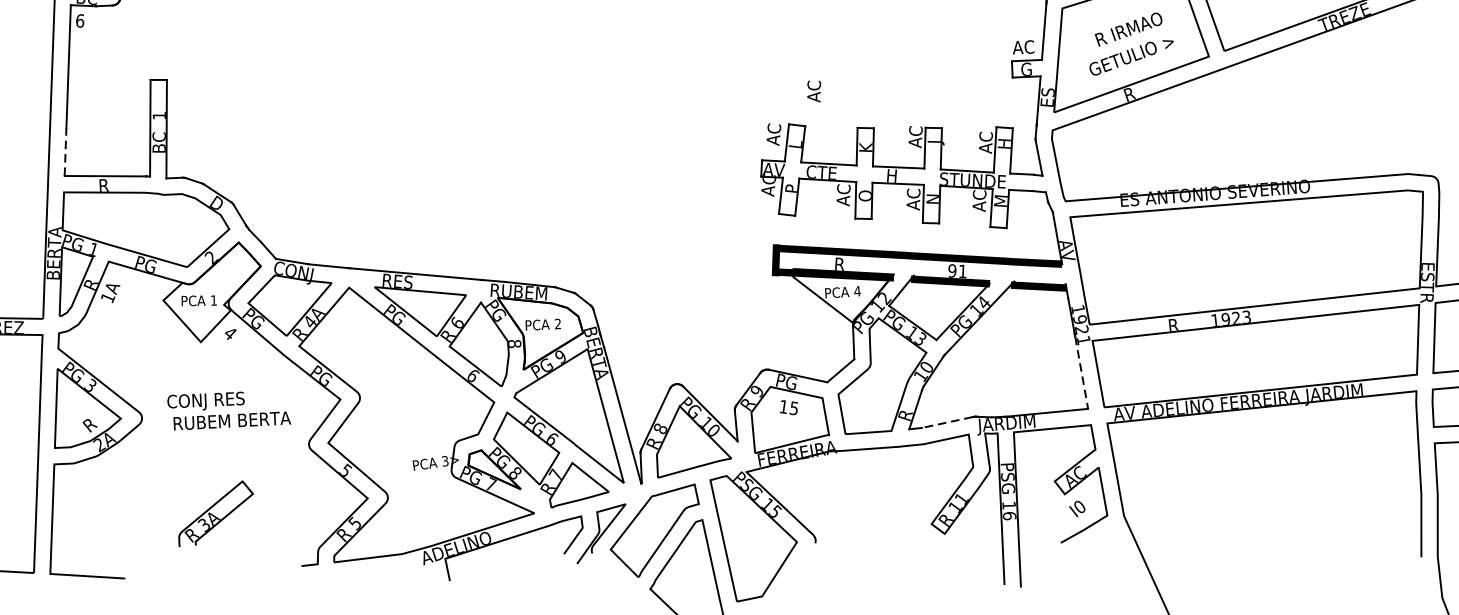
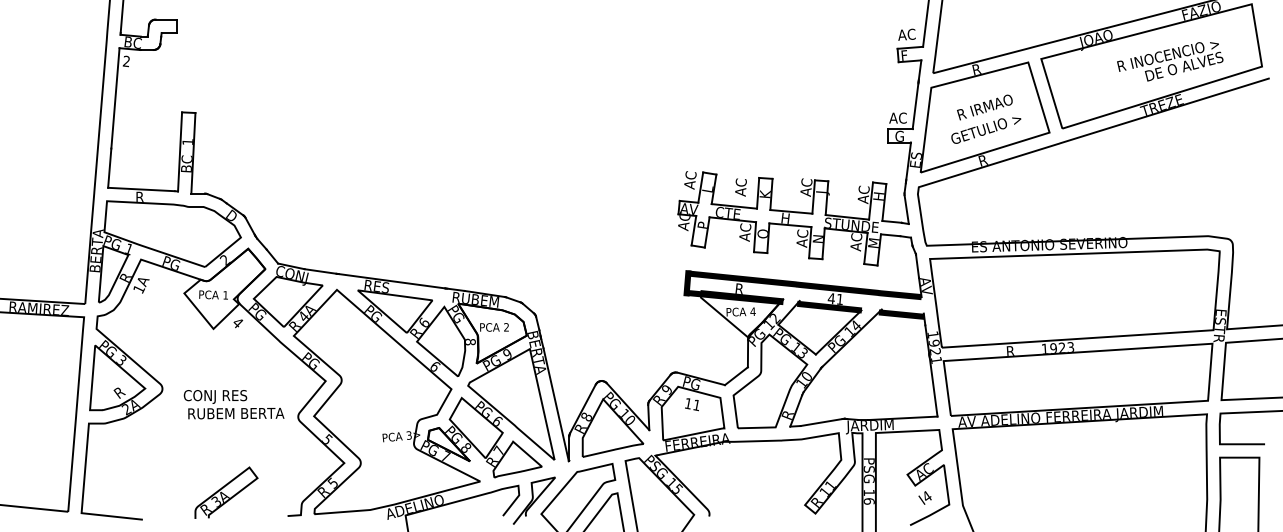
text: (78, 21) -> (125, 61), 6 -> 2
text: (813, 91) -> (740, 187), moved
line: (65, 152) -> (109, 168), dashed -> solid
text: (951, 270) -> (830, 298), 91 -> 41
line: (1081, 372) -> (933, 386), dashed -> solid
text: (793, 408) -> (696, 405), 15 -> 11
text: (228, 409) -> (233, 404), moved
line: (947, 422) -> (821, 422), dashed -> solid
text: (1079, 506) -> (926, 496), I0 -> I4
part: (215, 513) -> (226, 492), moved

